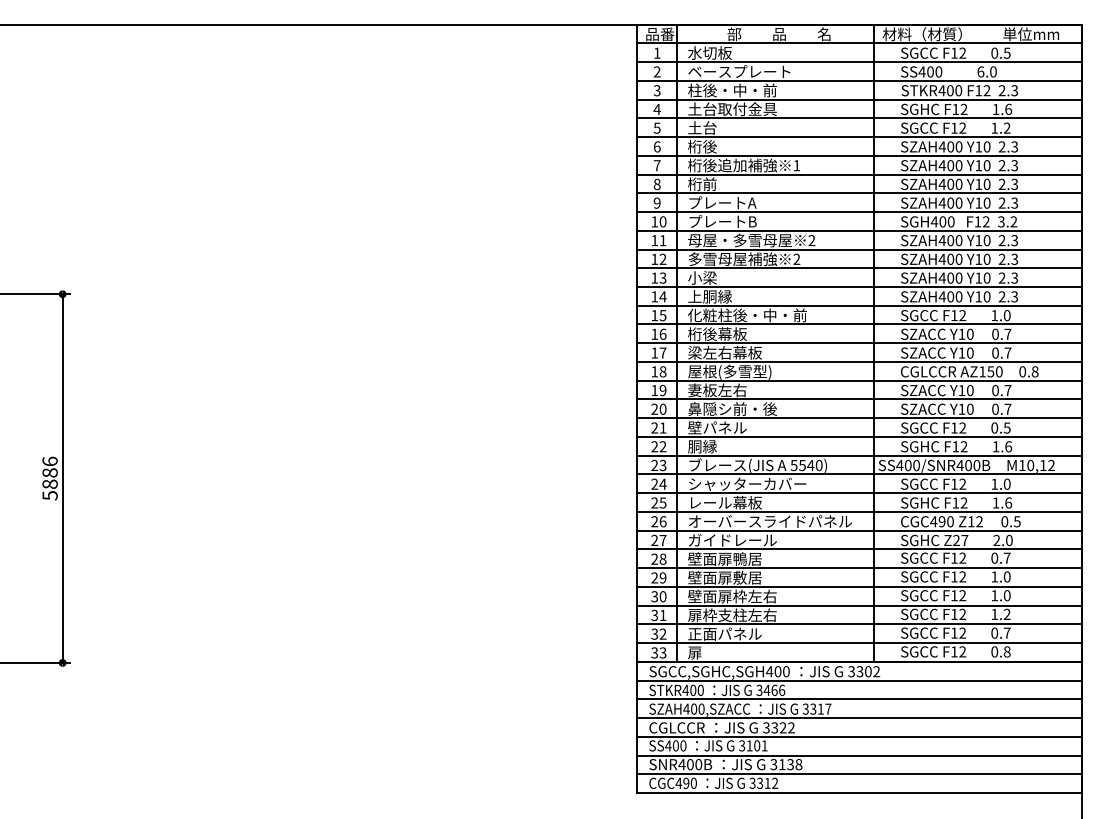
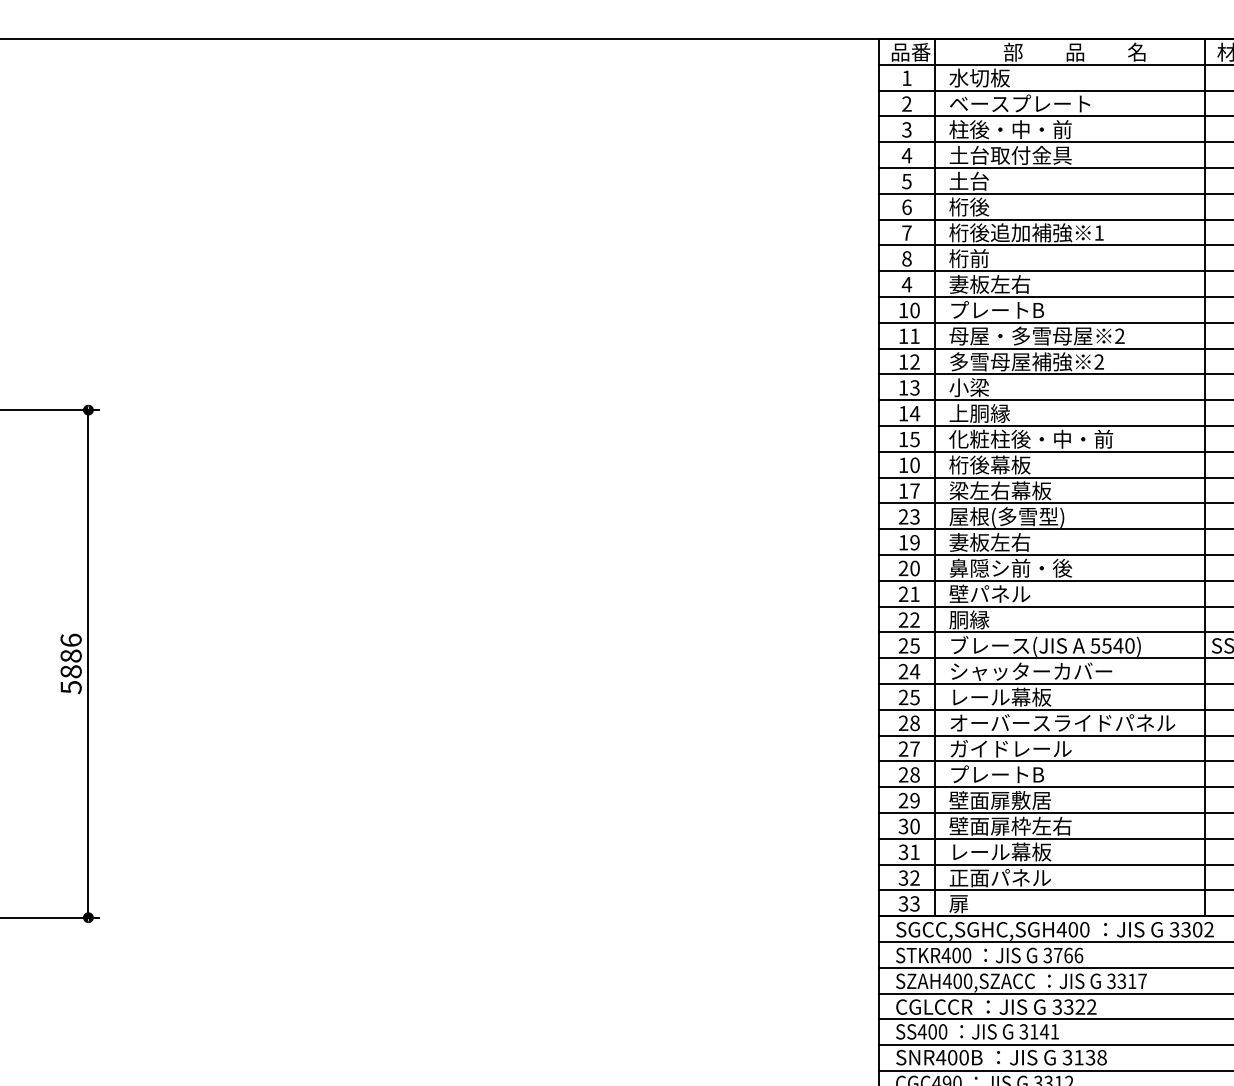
text: (656, 202) -> (905, 283), 9 -> 4
text: (722, 202) -> (996, 283), プレートA -> 妻板左右
text: (662, 333) -> (914, 464), 16 -> 10
text: (658, 371) -> (908, 516), 18 -> 23
text: (663, 464) -> (915, 644), 23 -> 25
text: (662, 521) -> (914, 722), 26 -> 28
text: (724, 558) -> (999, 773), 壁面扉鴨居 -> プレートB
text: (732, 615) -> (1010, 852), 扉枠支柱左右 -> レール幕板
text: (766, 690) -> (1057, 955), 3466 -> 3766
text: (756, 745) -> (1043, 1031), 3101 -> 3141

